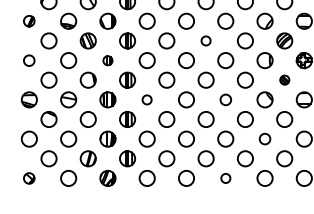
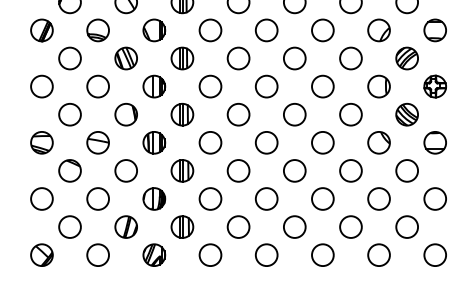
part: (28, 20) -> (40, 29), size x1.43
circle: (205, 40) -> (293, 57), size x1.67
circle: (28, 60) -> (40, 86), size x1.43
part: (107, 60) -> (153, 86), size x1.67
part: (284, 79) -> (406, 113), size x1.67
circle: (146, 99) -> (209, 142), size x1.67
circle: (225, 99) -> (322, 142), size x1.43
circle: (264, 138) -> (378, 198), size x1.43
part: (28, 178) -> (40, 255), size x1.43
circle: (225, 178) -> (322, 255), size x1.67

